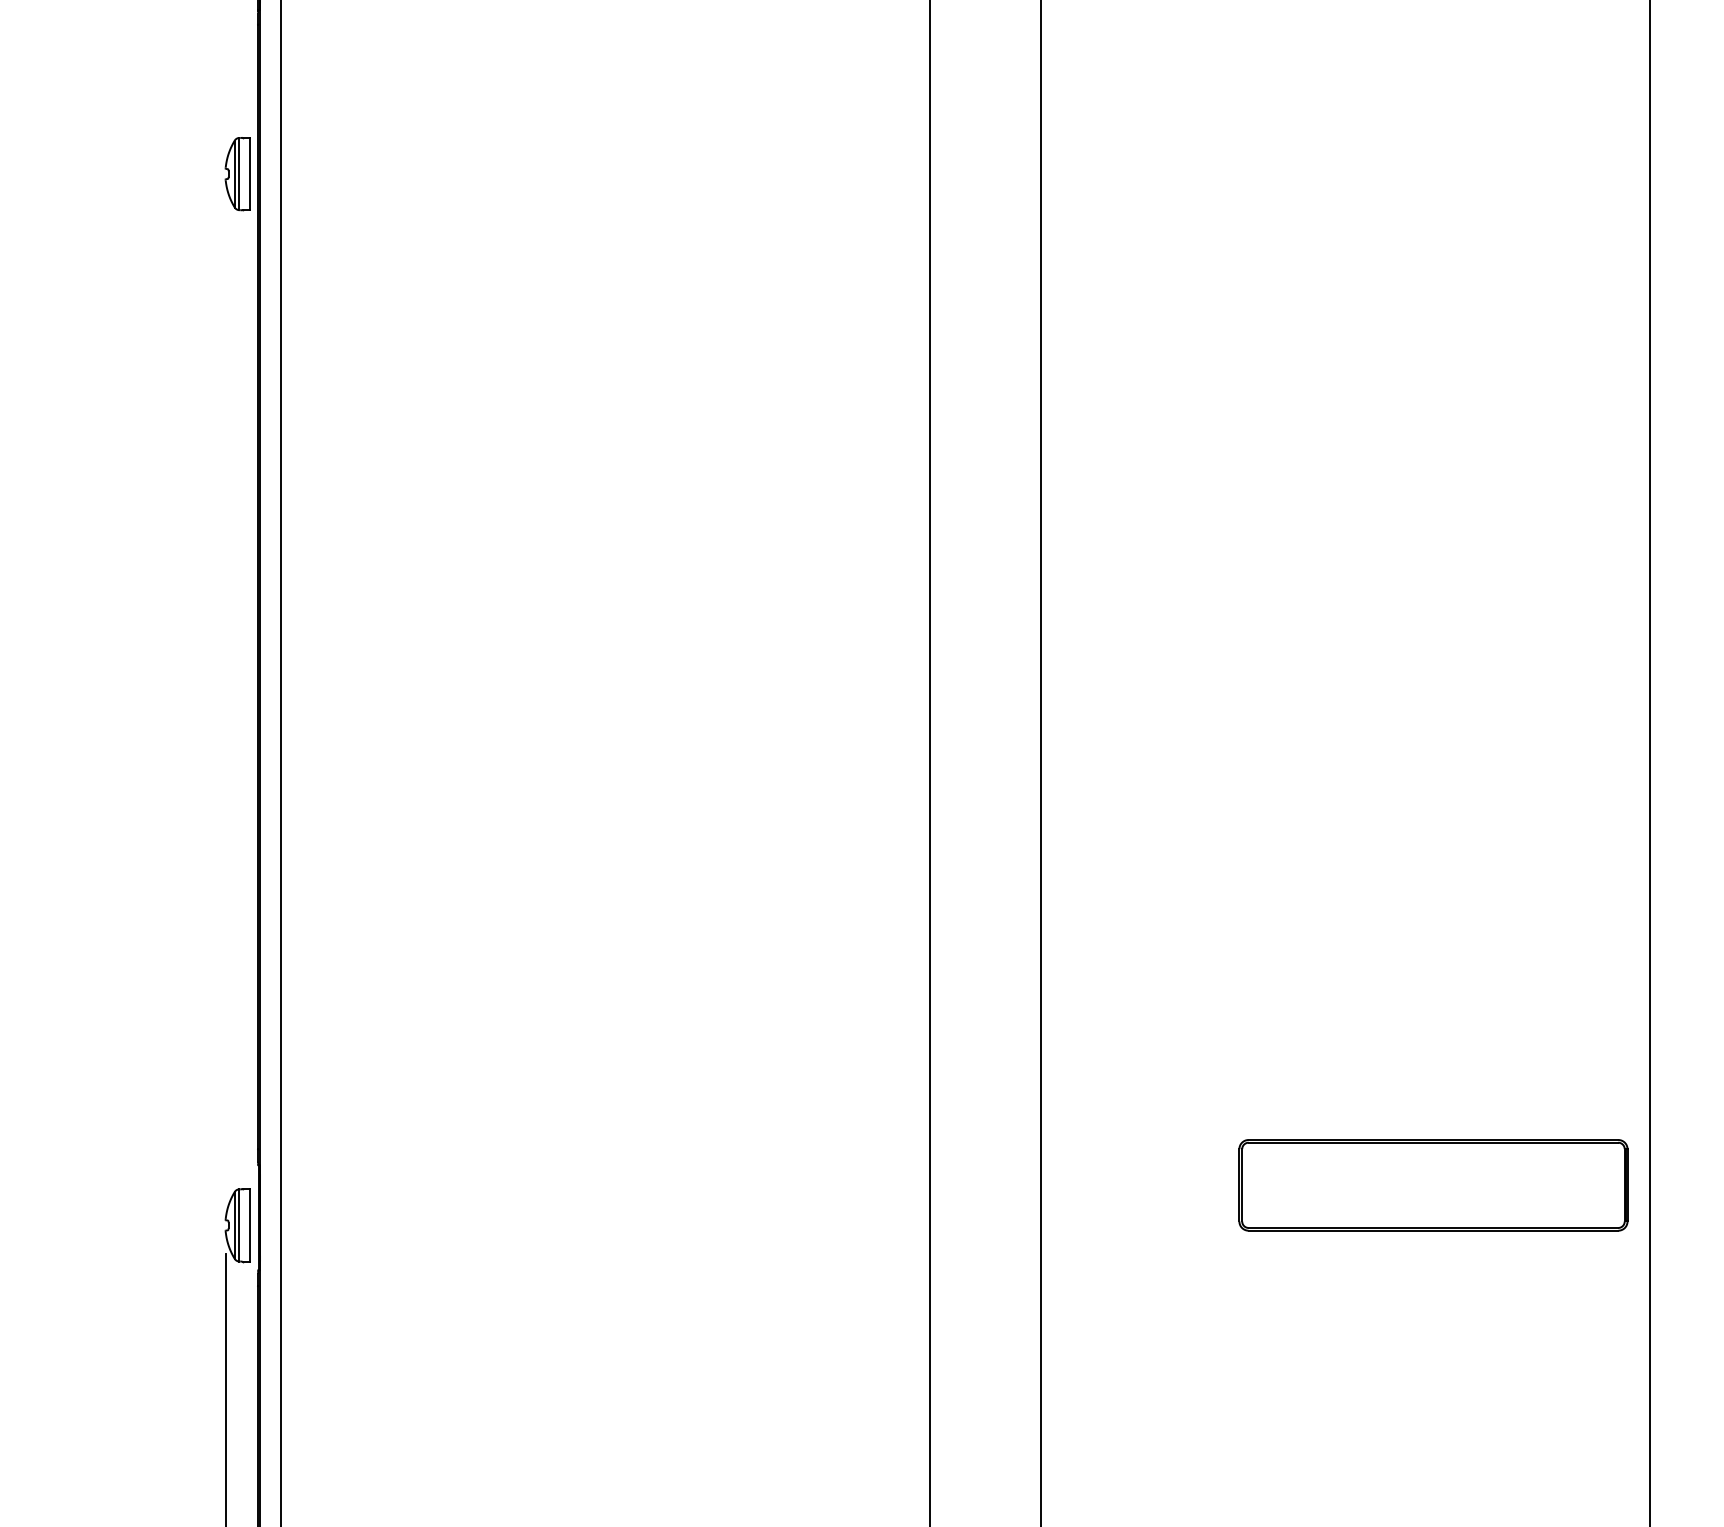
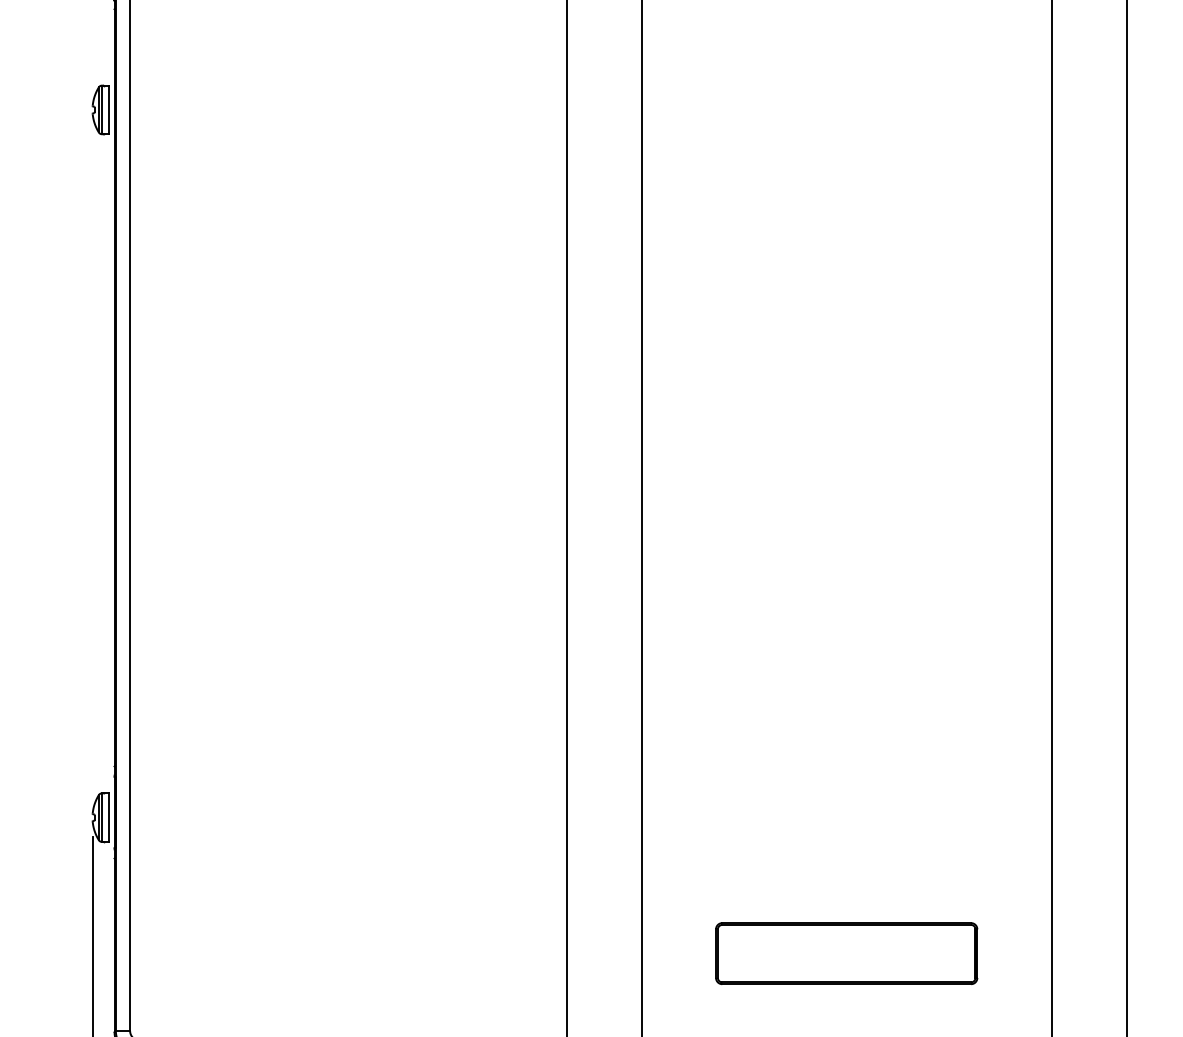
part: (1433, 1185) -> (846, 953), moved

